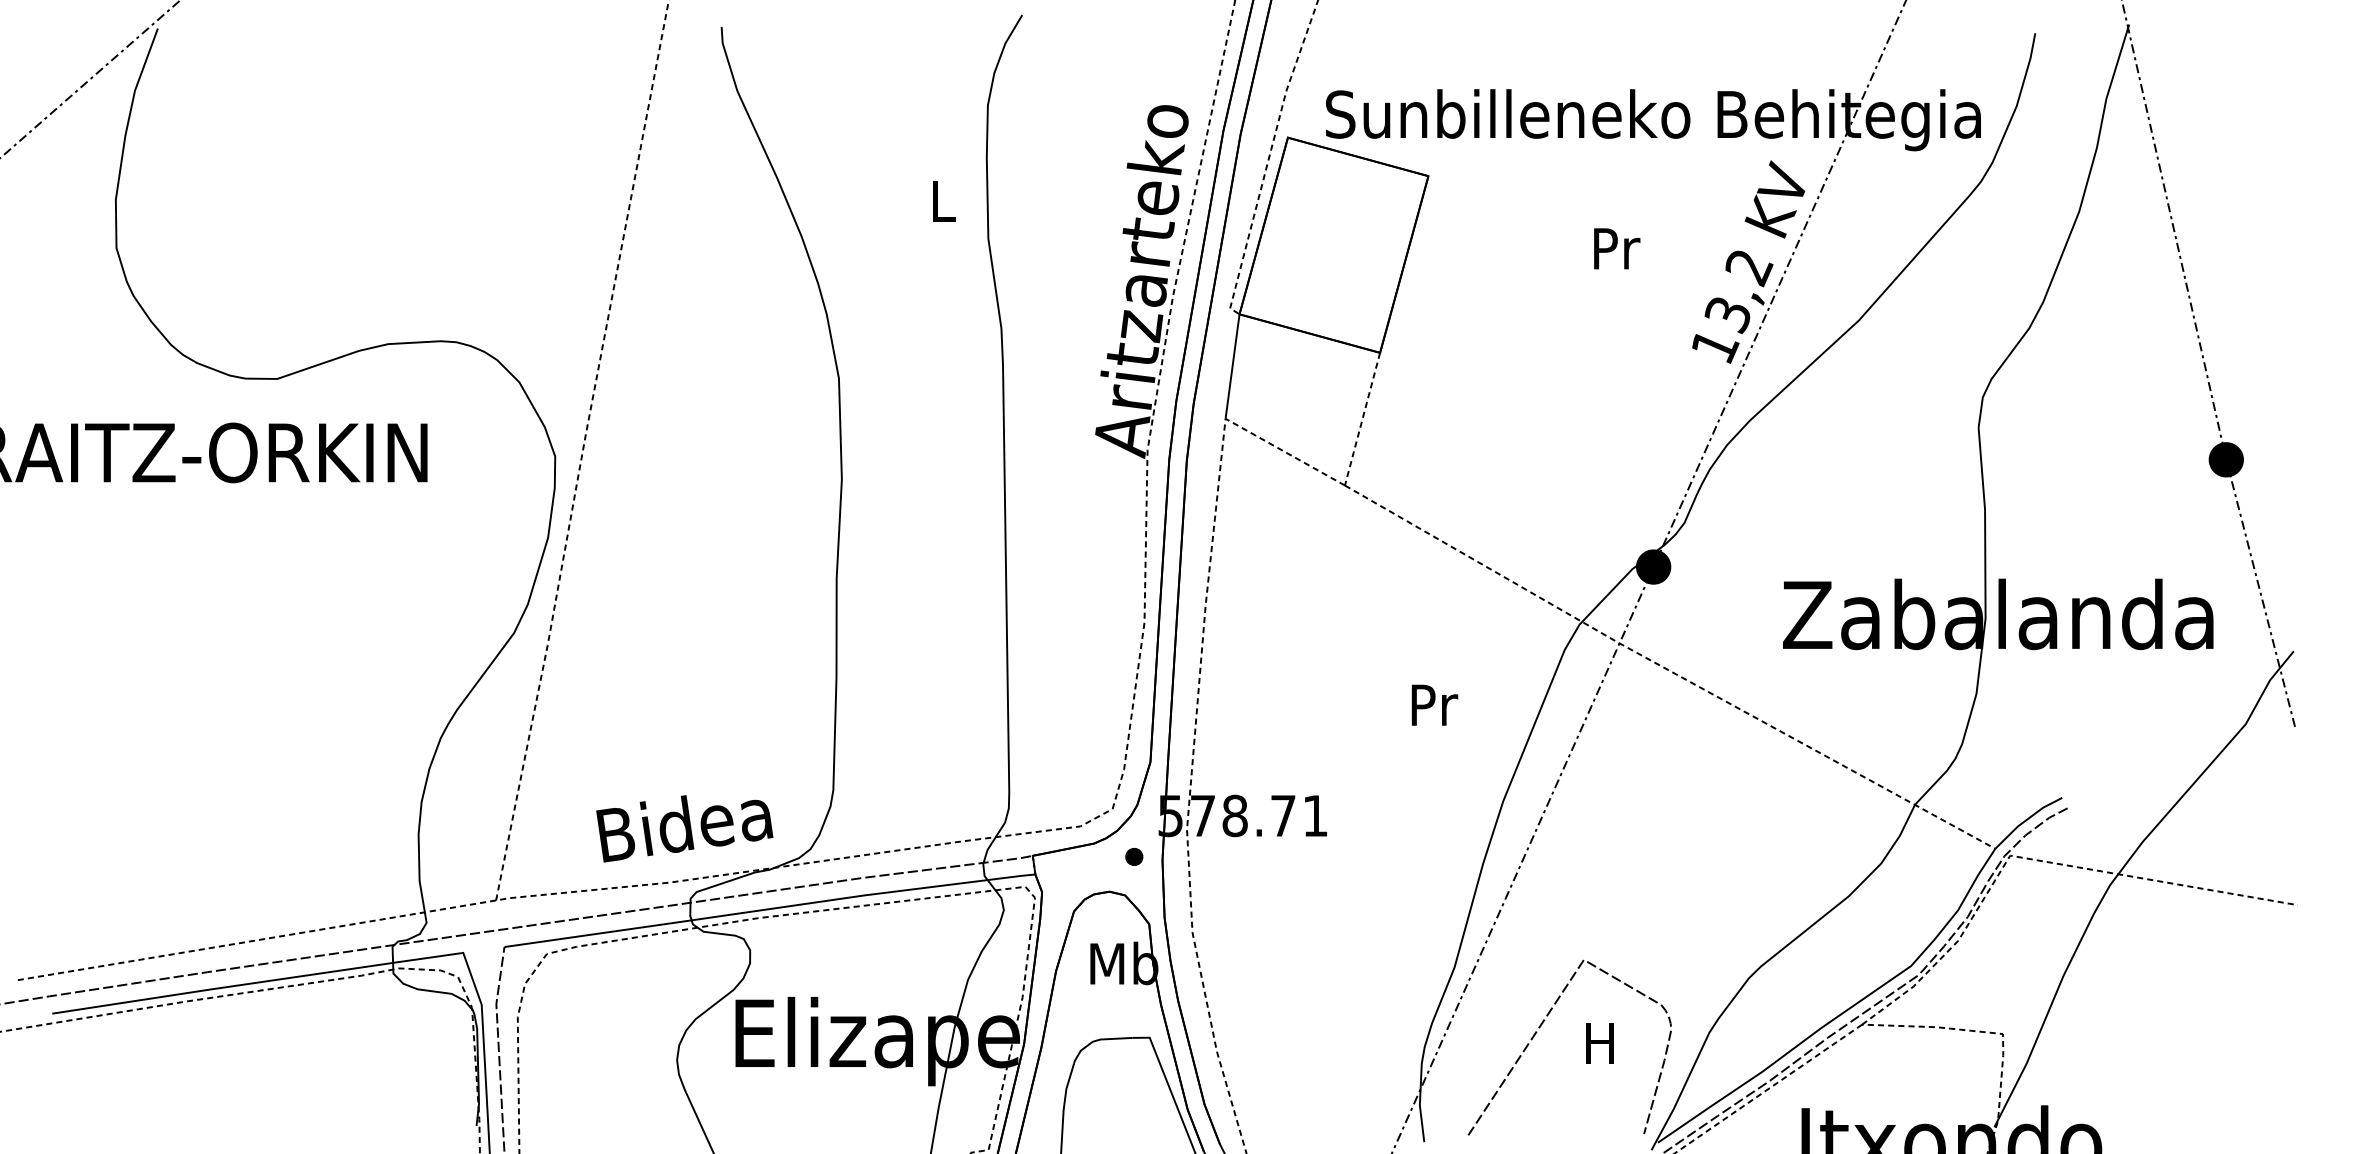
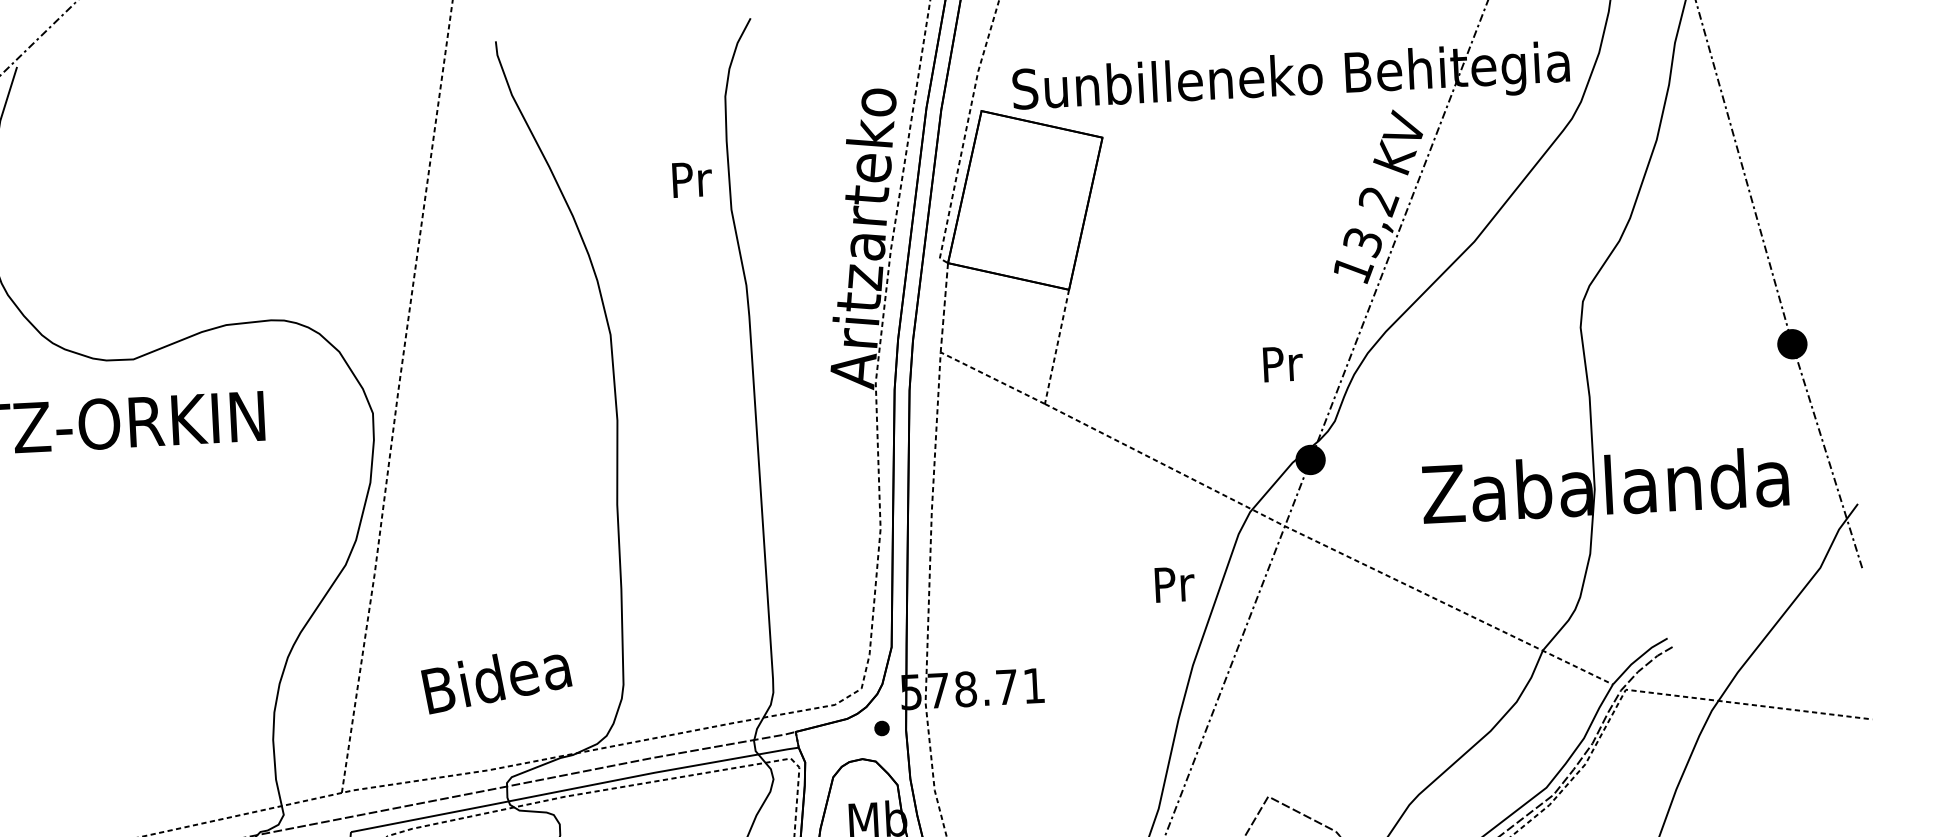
text: (944, 200) -> (692, 179), L -> Pr
text: (1617, 248) -> (1283, 363), moved
line: (1232, 366) -> (944, 307), solid -> dashed
text: (1434, 704) -> (1174, 583), moved
text: (684, 828) -> (496, 682), moved

